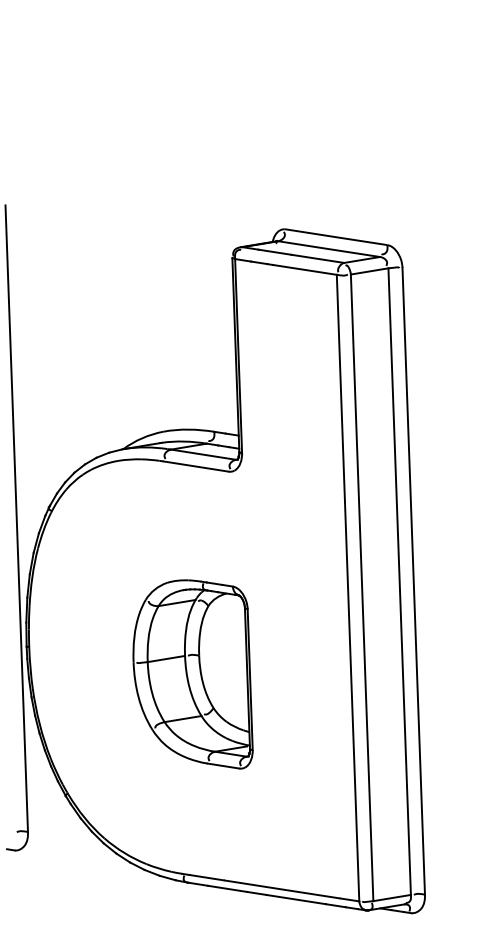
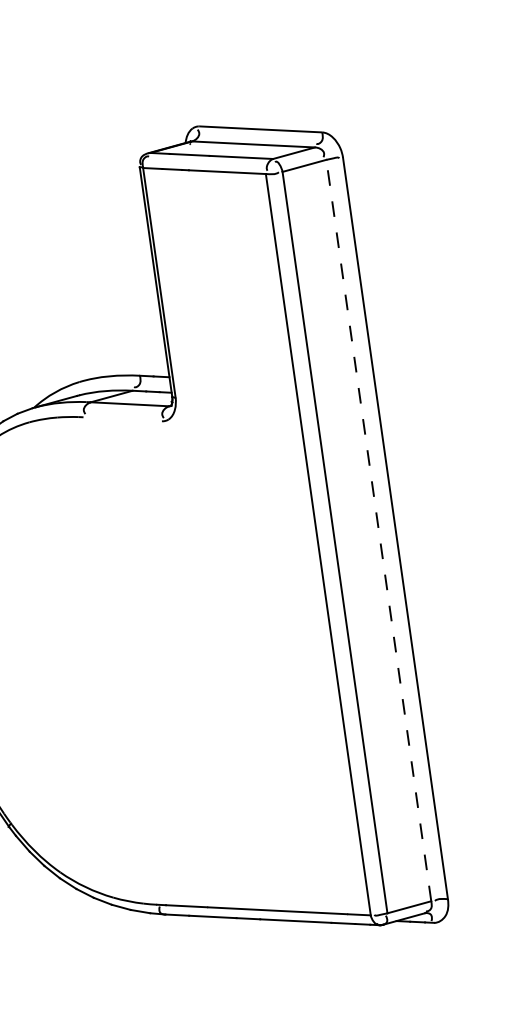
line: (195, 466) -> (121, 419), removed
line: (399, 581) -> (378, 530), solid -> dashed
part: (192, 674) -> (144, 666), removed

